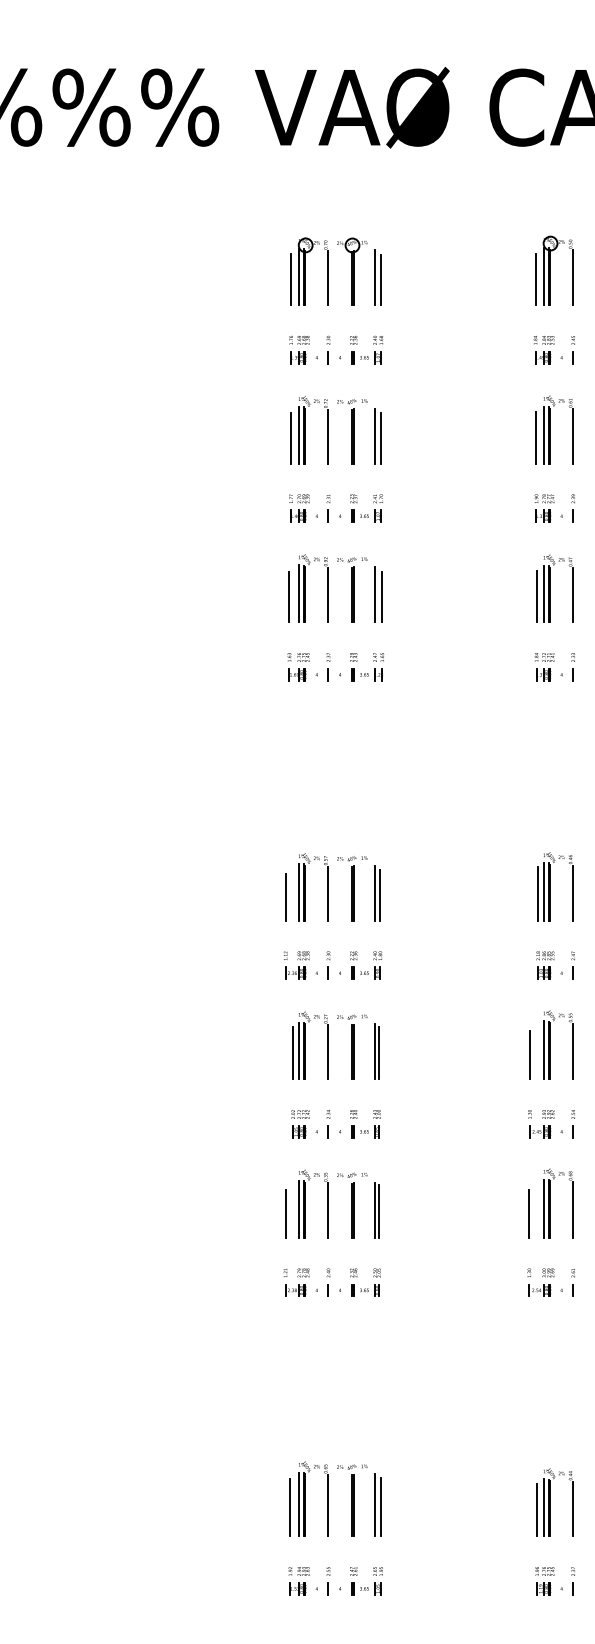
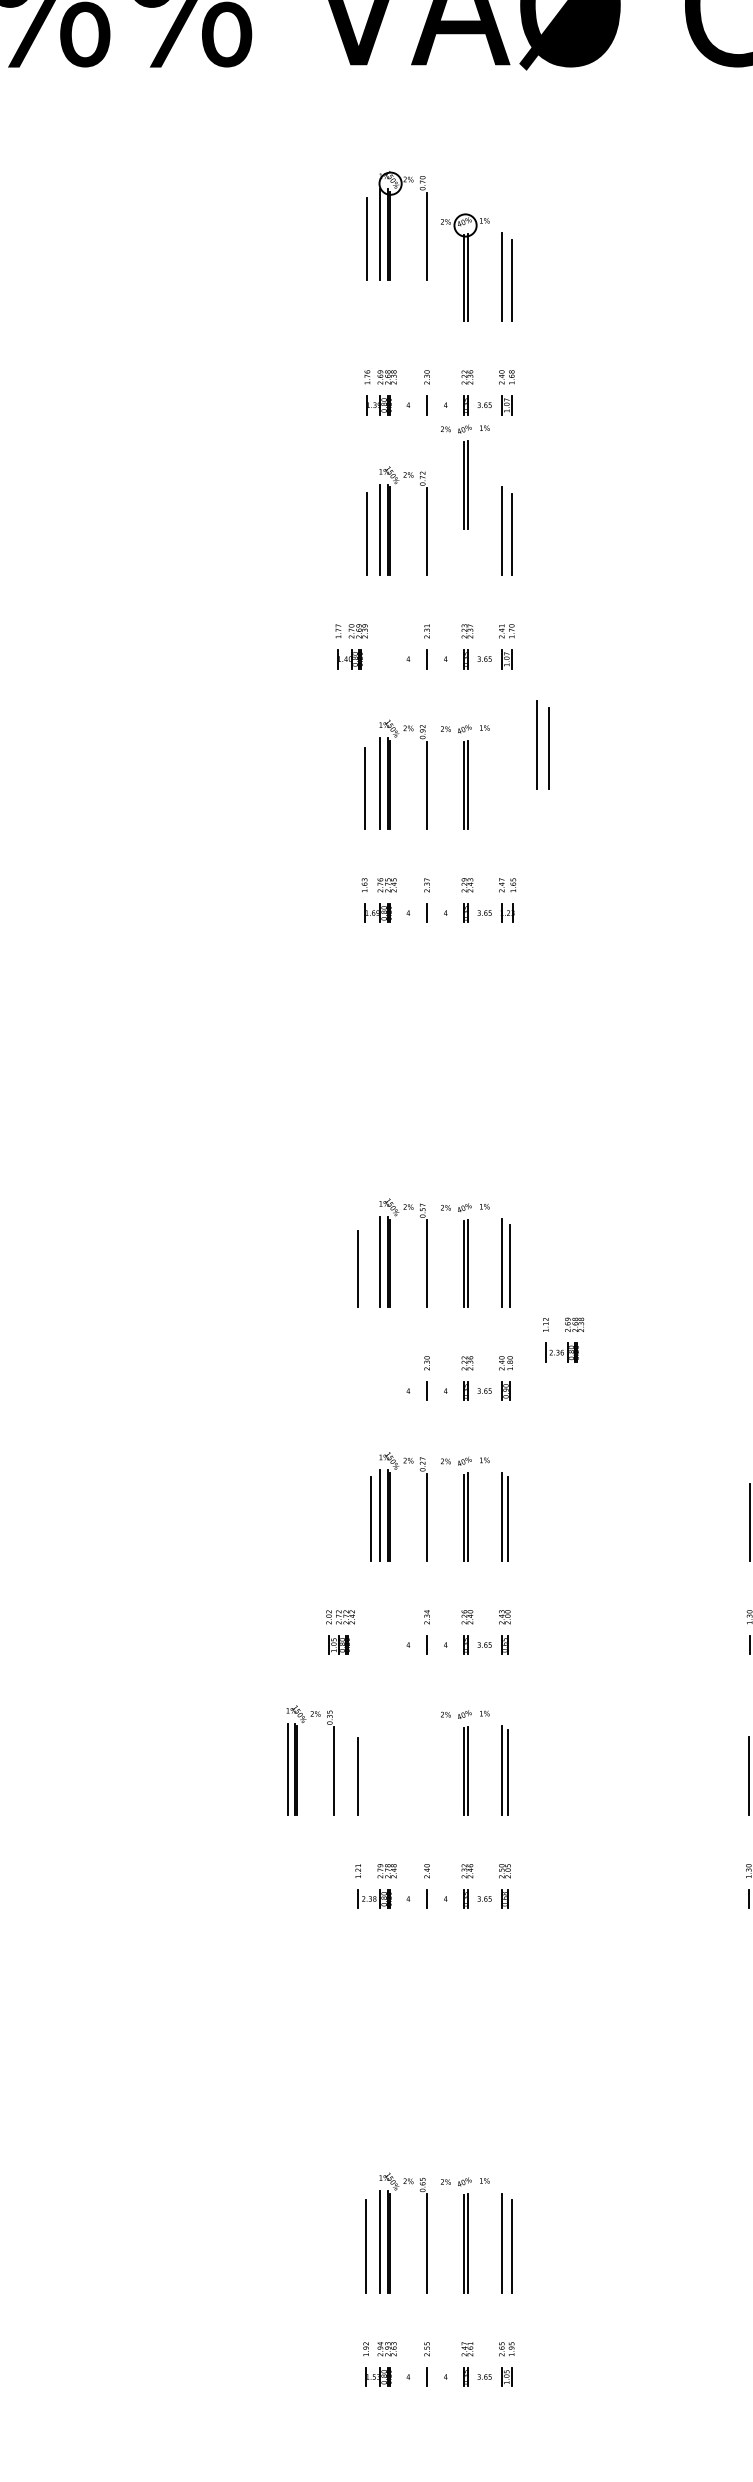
part: (309, 271) -> (396, 225), moved
part: (352, 431) -> (465, 476), moved
part: (299, 508) -> (351, 646), moved
part: (378, 594) -> (542, 744), moved
part: (296, 965) -> (563, 1340), moved
part: (300, 1124) -> (340, 1633), moved
part: (305, 1203) -> (297, 1759), moved

